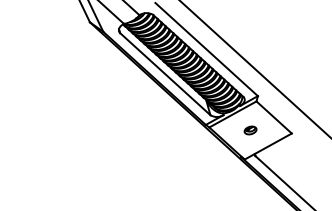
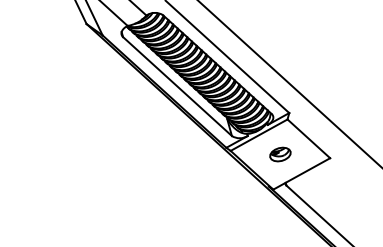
part: (250, 130) -> (280, 154), size x1.43

